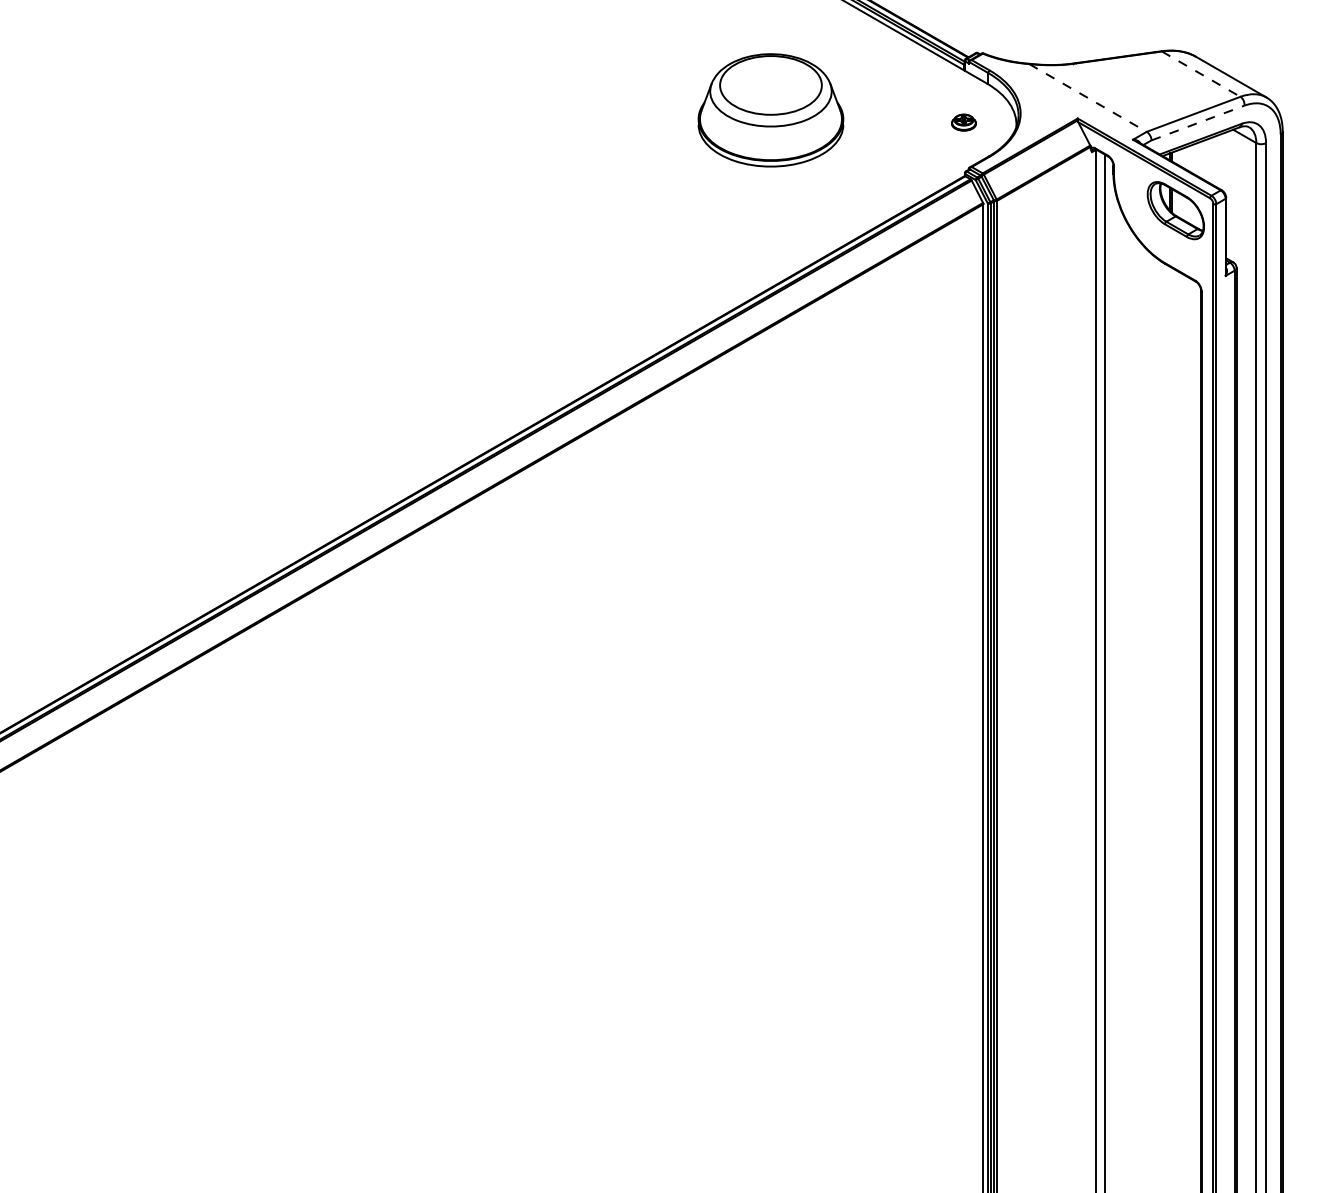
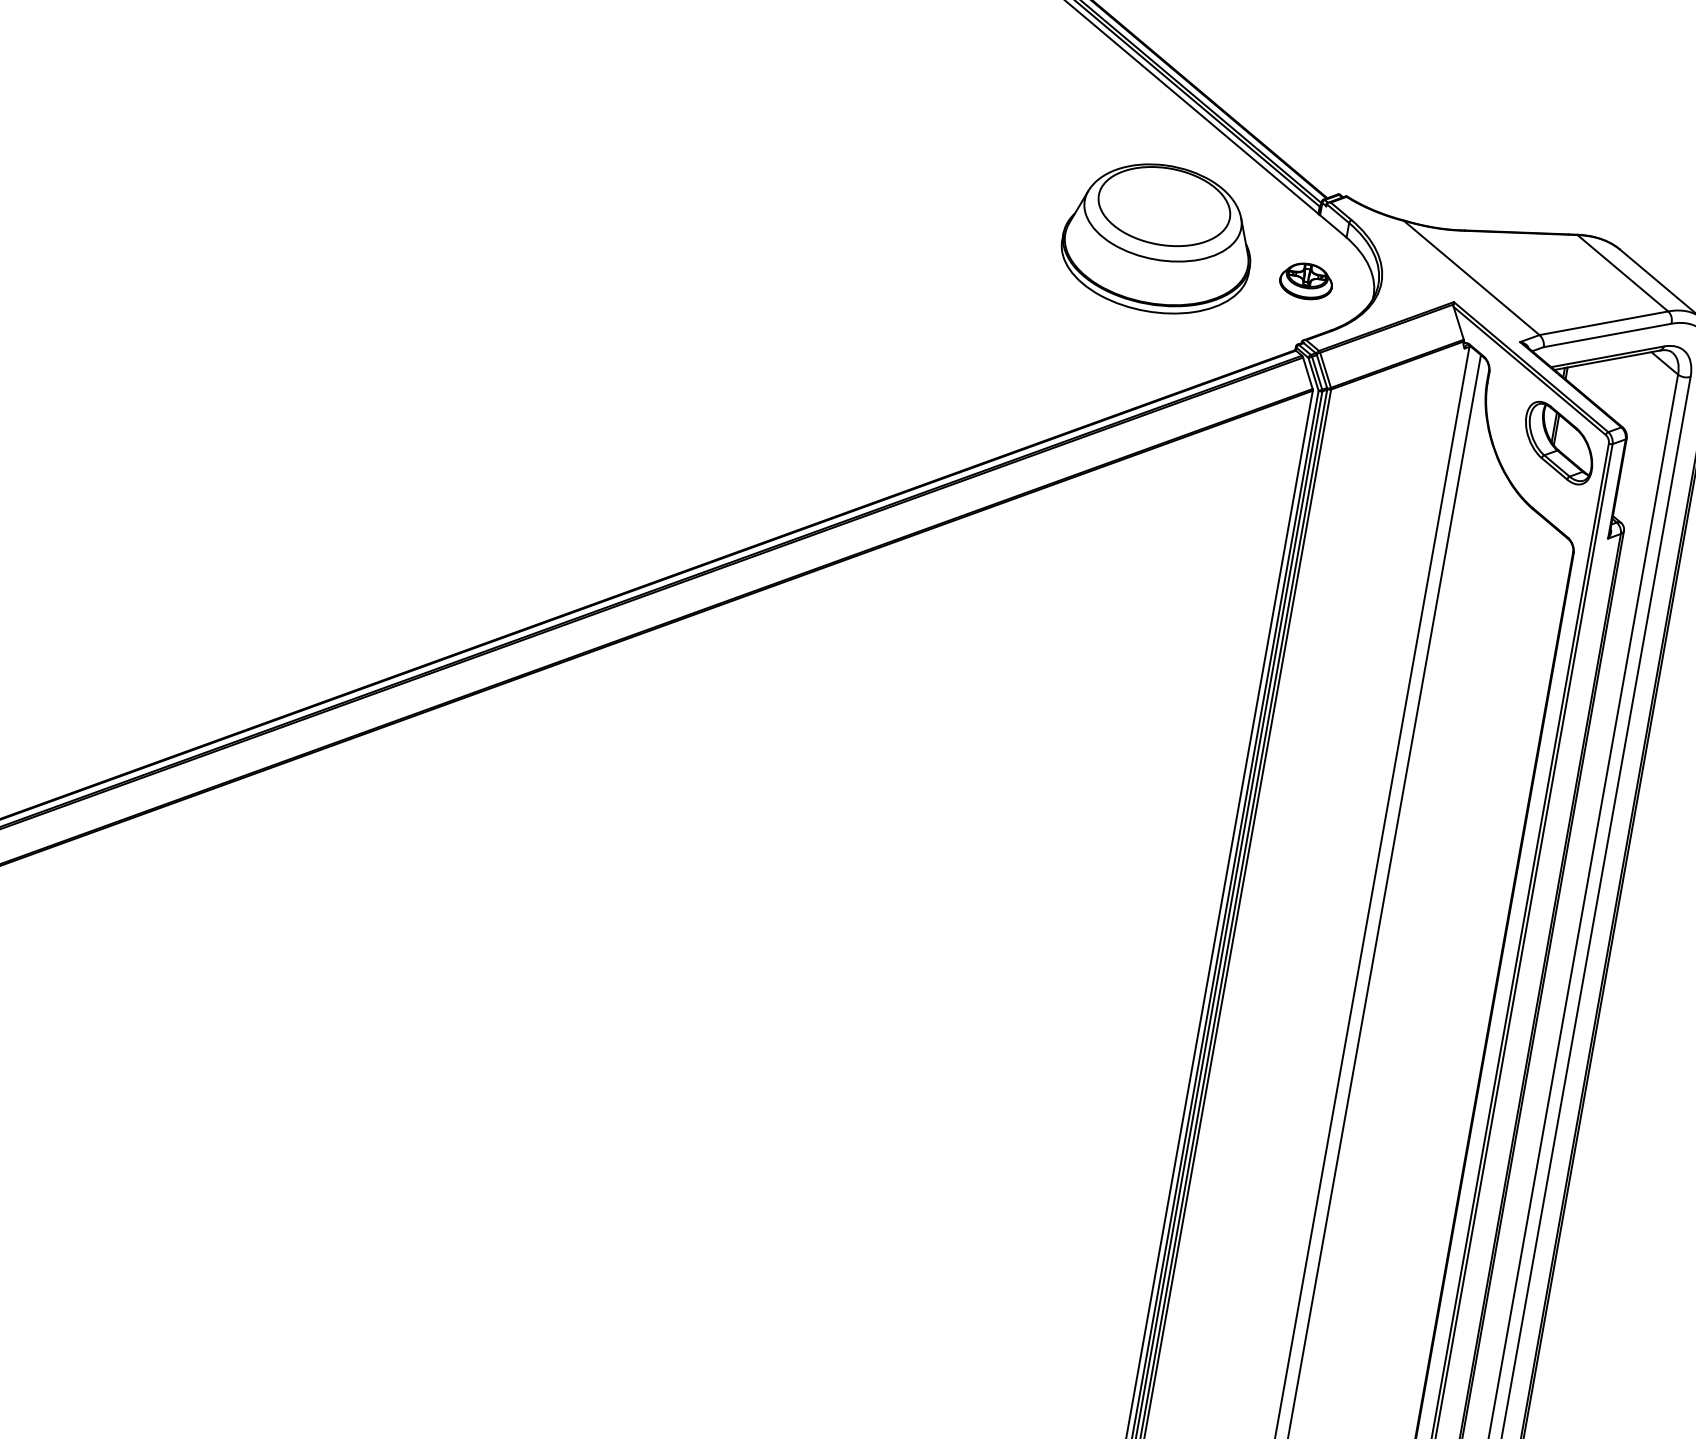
line: (1201, 74) -> (1623, 273), dashed -> solid
line: (1088, 98) -> (1472, 278), dashed -> solid
part: (770, 110) -> (1158, 238), moved
part: (963, 122) -> (1305, 281), size x1.67
line: (1198, 123) -> (1608, 336), dashed -> solid

